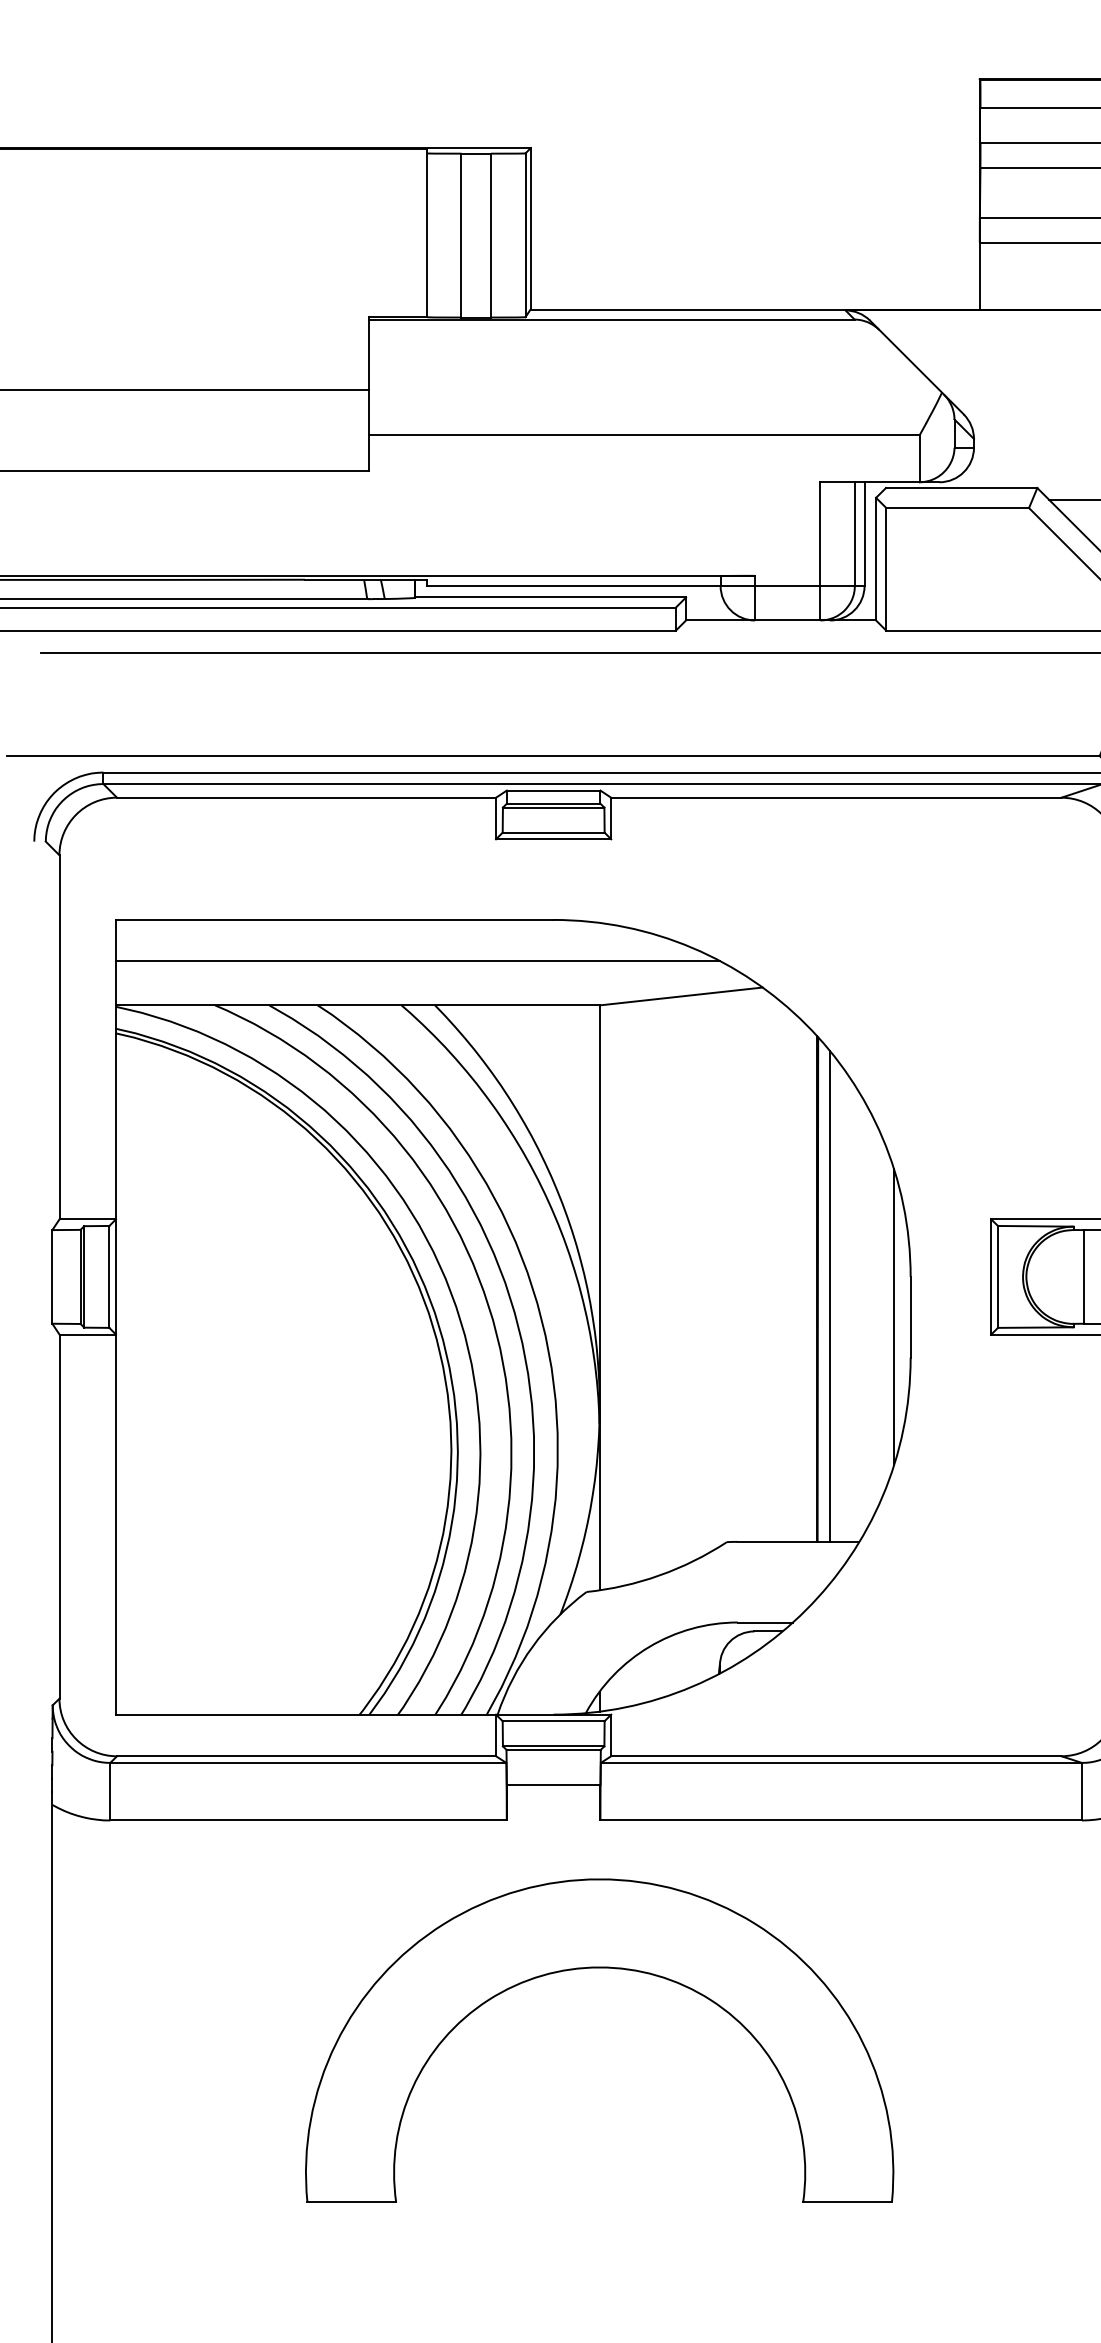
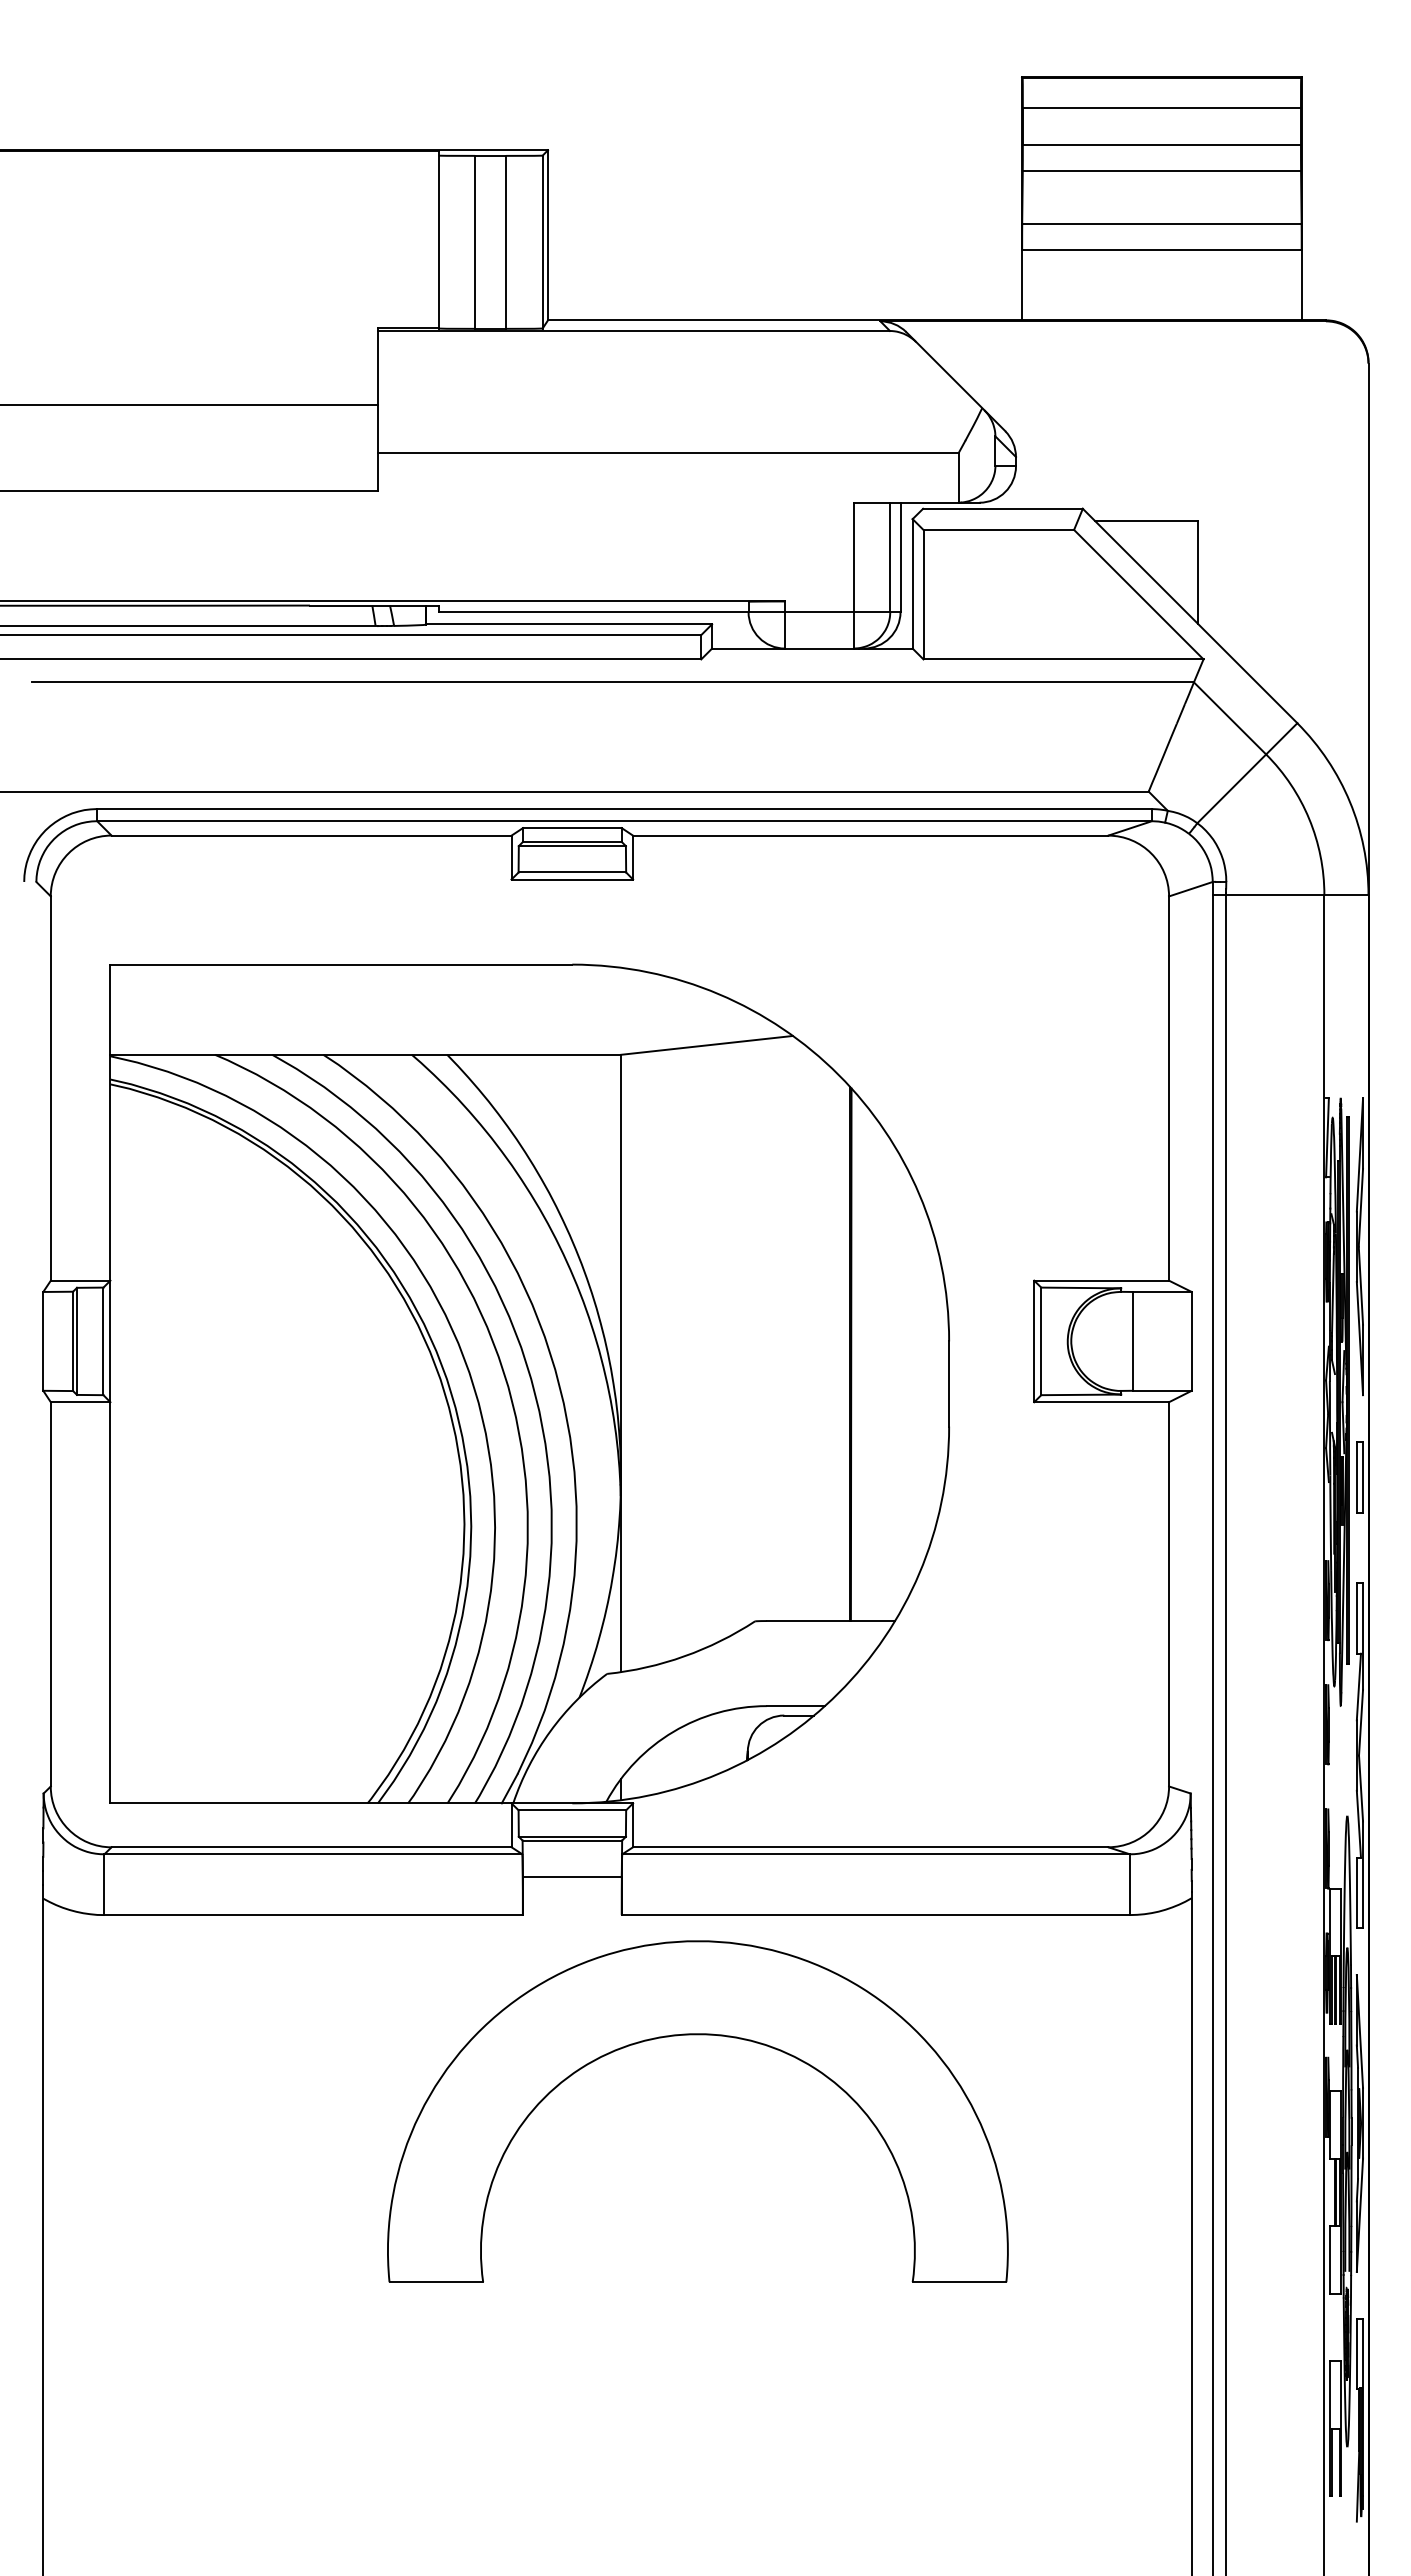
line: (418, 961) -> (429, 1008), removed
line: (830, 1296) -> (864, 1362), removed
line: (893, 1316) -> (931, 1383), removed
part: (599, 1968) -> (697, 2035), moved

